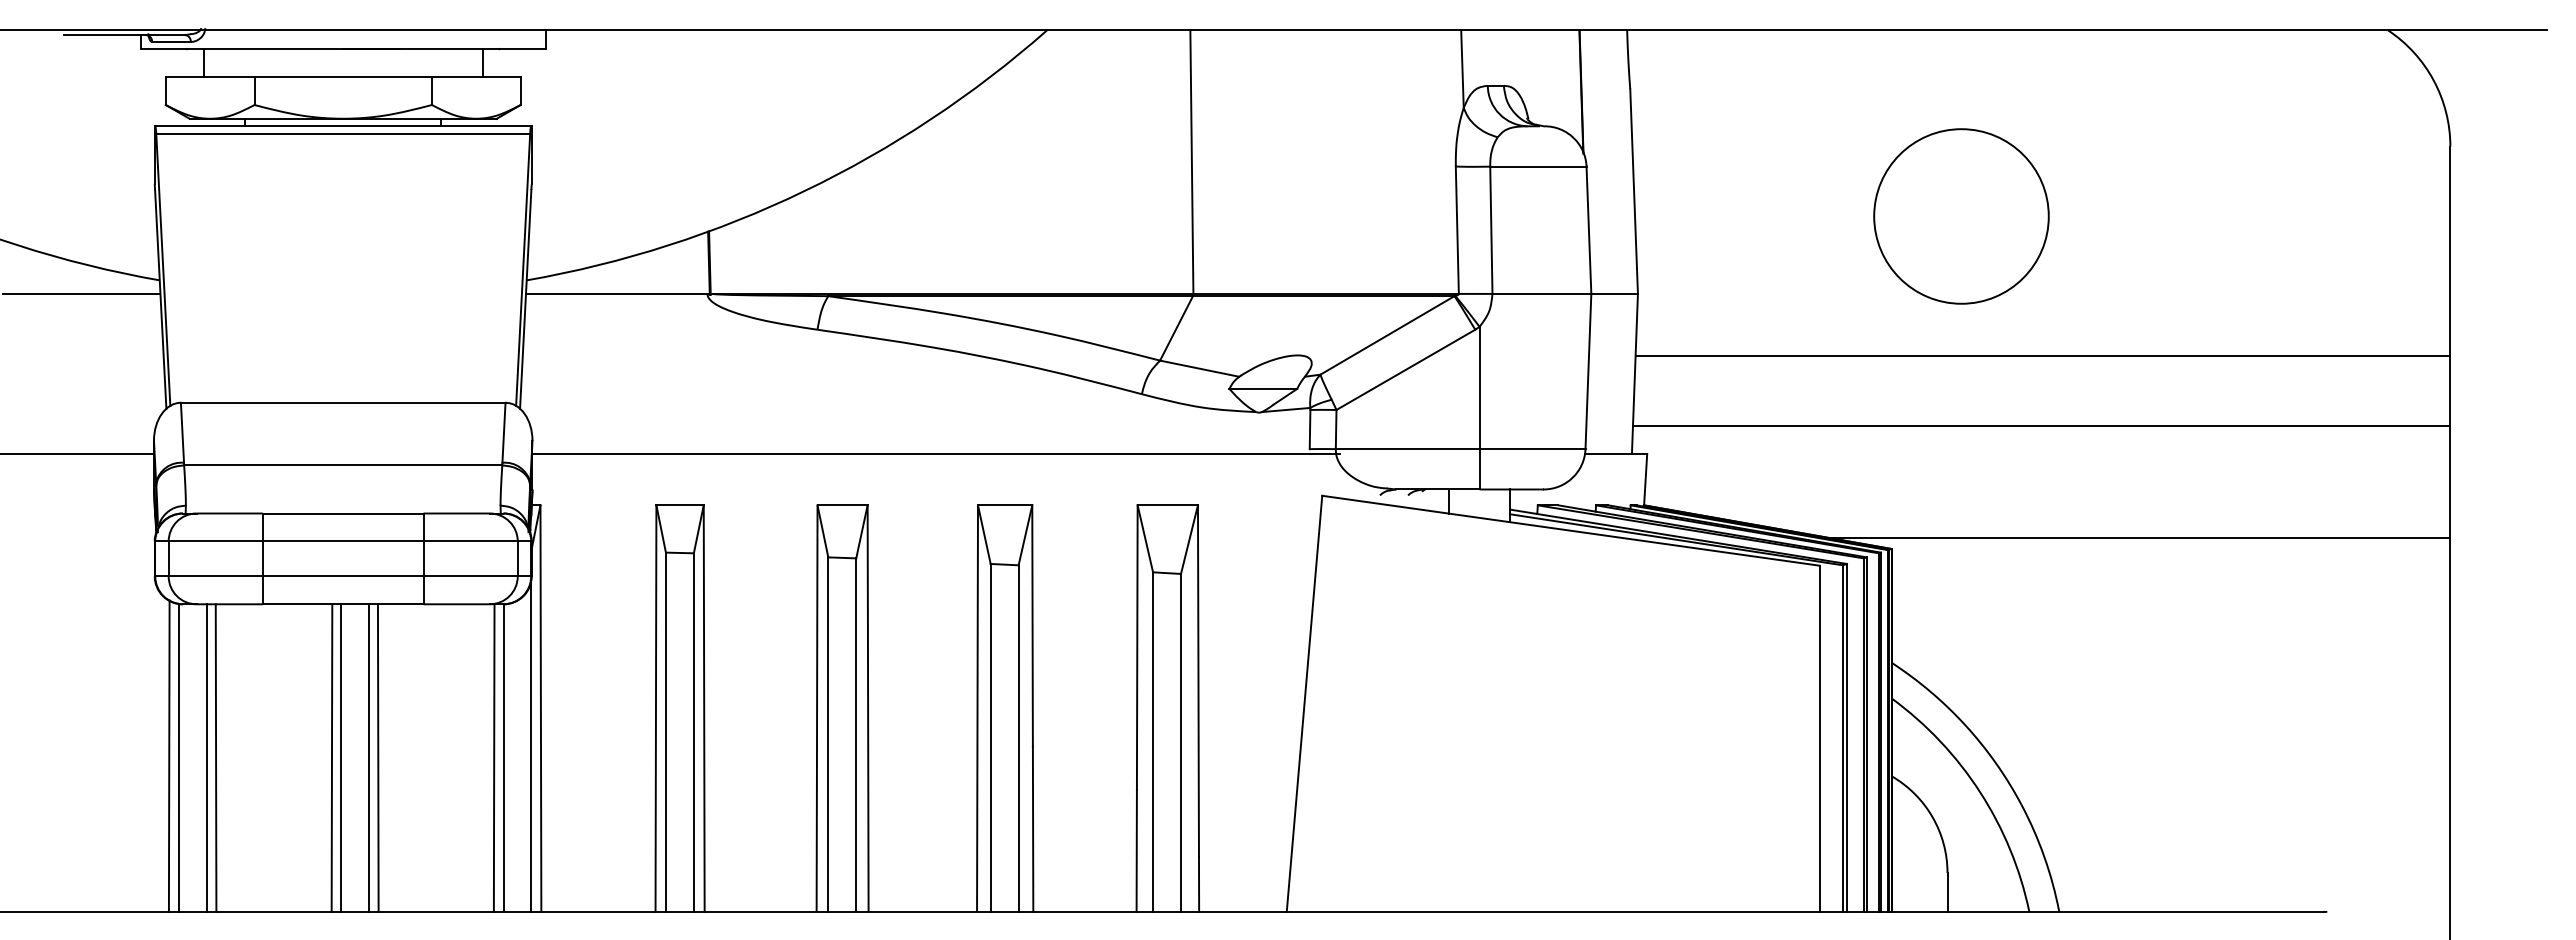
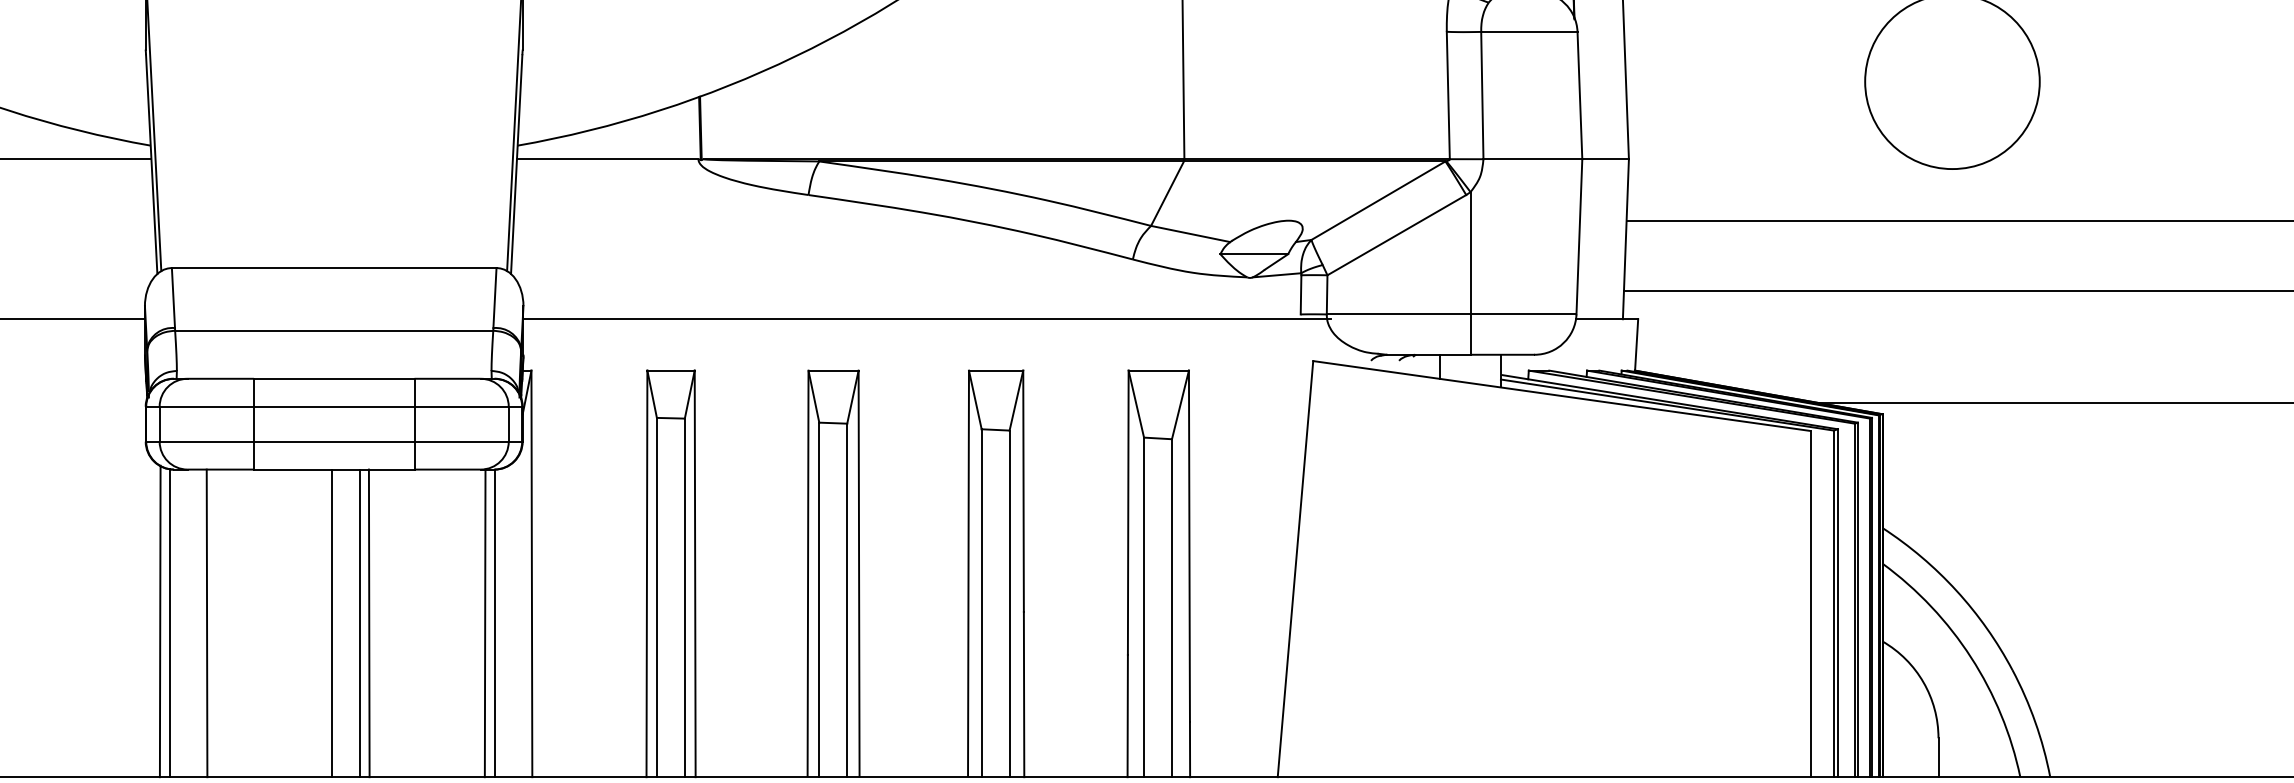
line: (531, 745) -> (522, 610), removed
line: (206, 757) -> (197, 622), removed
line: (331, 757) -> (322, 622), removed

